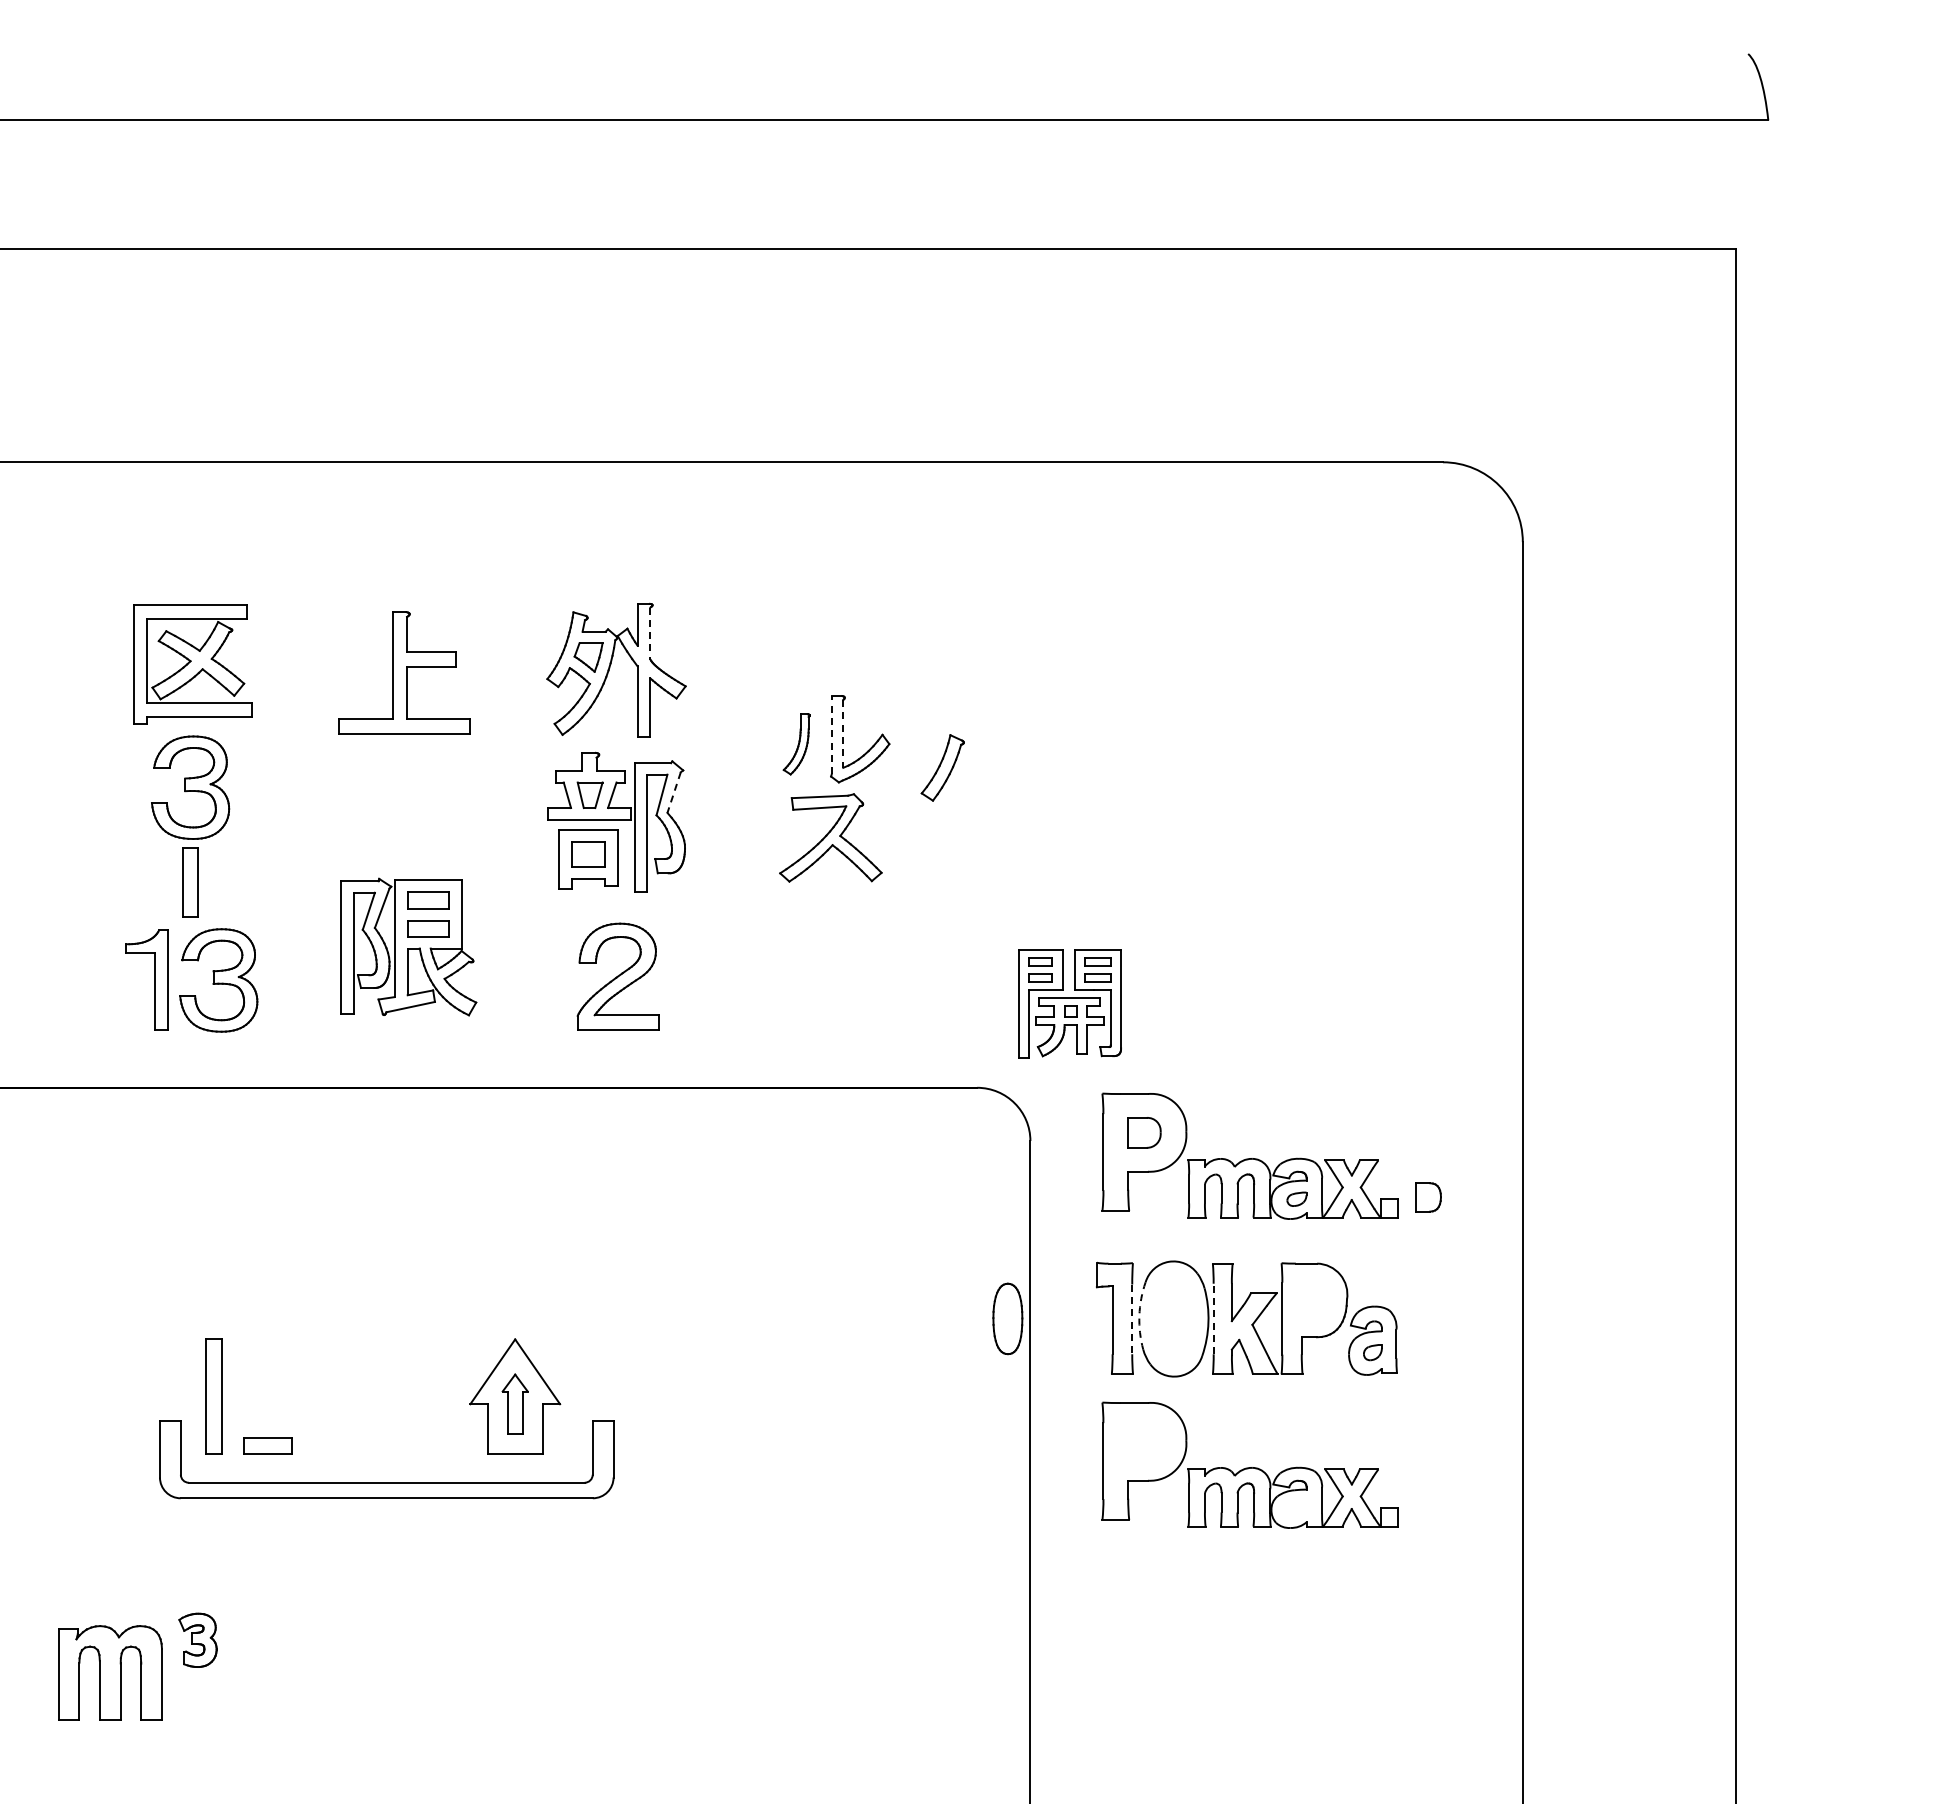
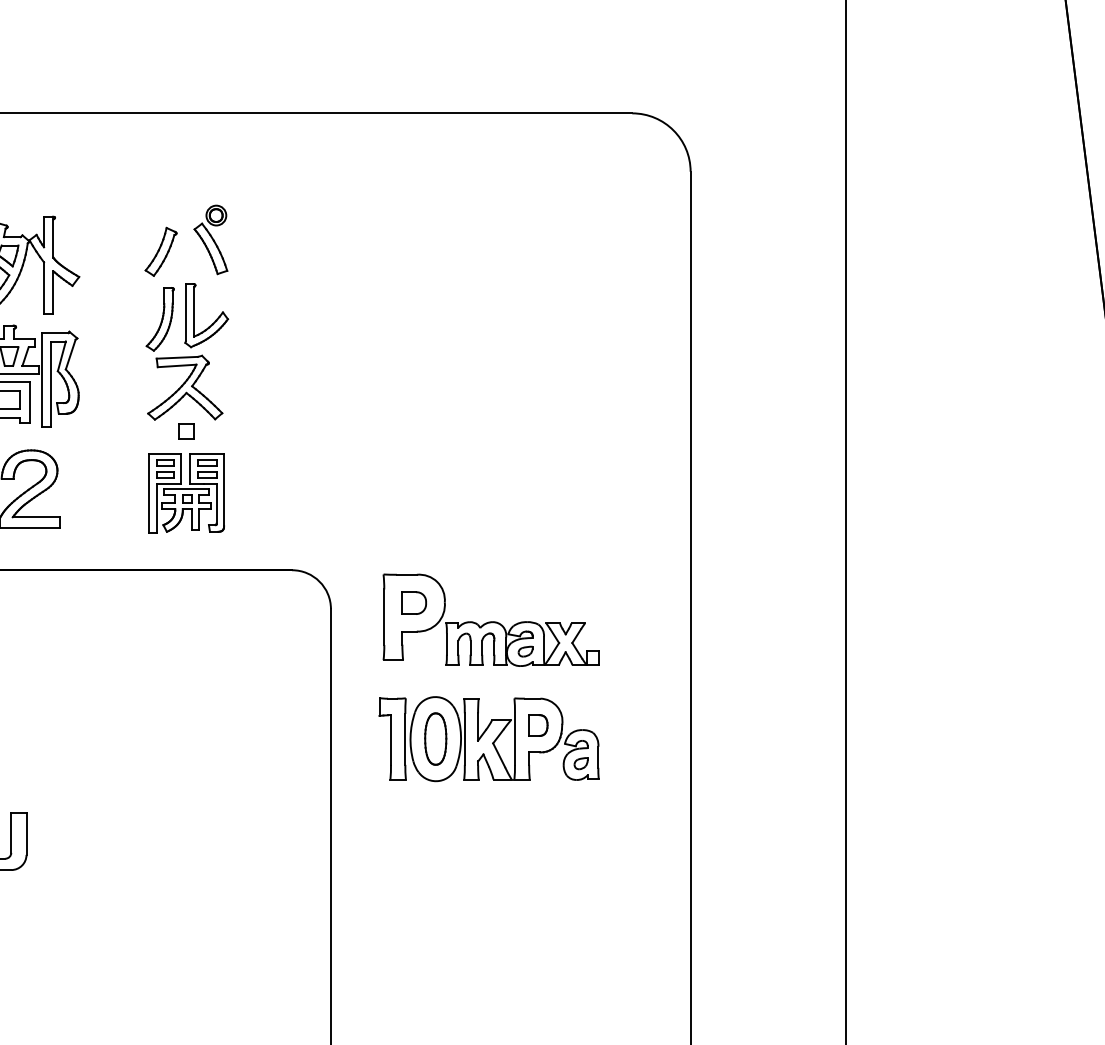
line: (650, 634) -> (53, 239), dashed -> solid
part: (865, 635) -> (210, 239), added
line: (843, 733) -> (194, 311), dashed -> solid
line: (831, 734) -> (185, 312), dashed -> solid
part: (796, 744) -> (160, 319), size x1.43
part: (942, 767) -> (160, 251), moved
line: (673, 793) -> (70, 355), dashed -> solid
part: (832, 898) -> (186, 431), added
part: (1069, 1003) -> (186, 493), moved
part: (1428, 1197) -> (538, 725), moved
arc: (1139, 1315) -> (410, 736), dashed -> solid
part: (1007, 1318) -> (435, 738), moved
line: (1213, 1318) -> (464, 738), dashed -> solid
line: (1132, 1319) -> (405, 739), dashed -> solid
part: (1249, 1464) -> (490, 845), removed

